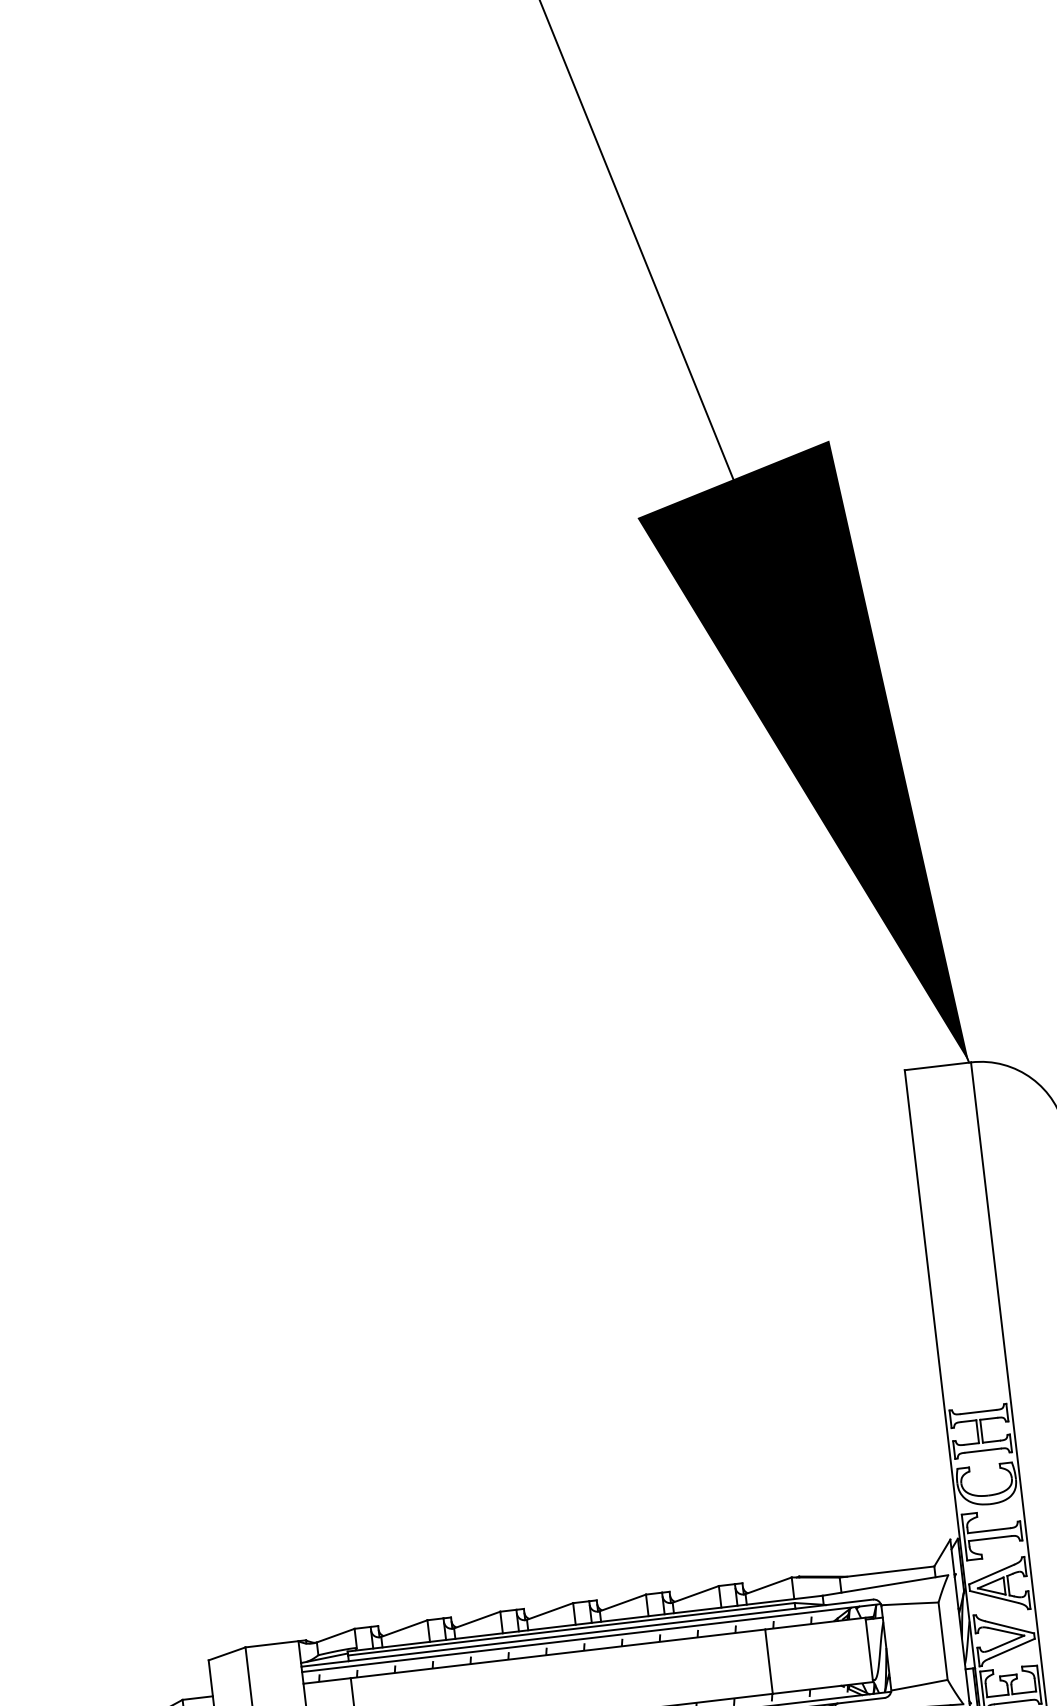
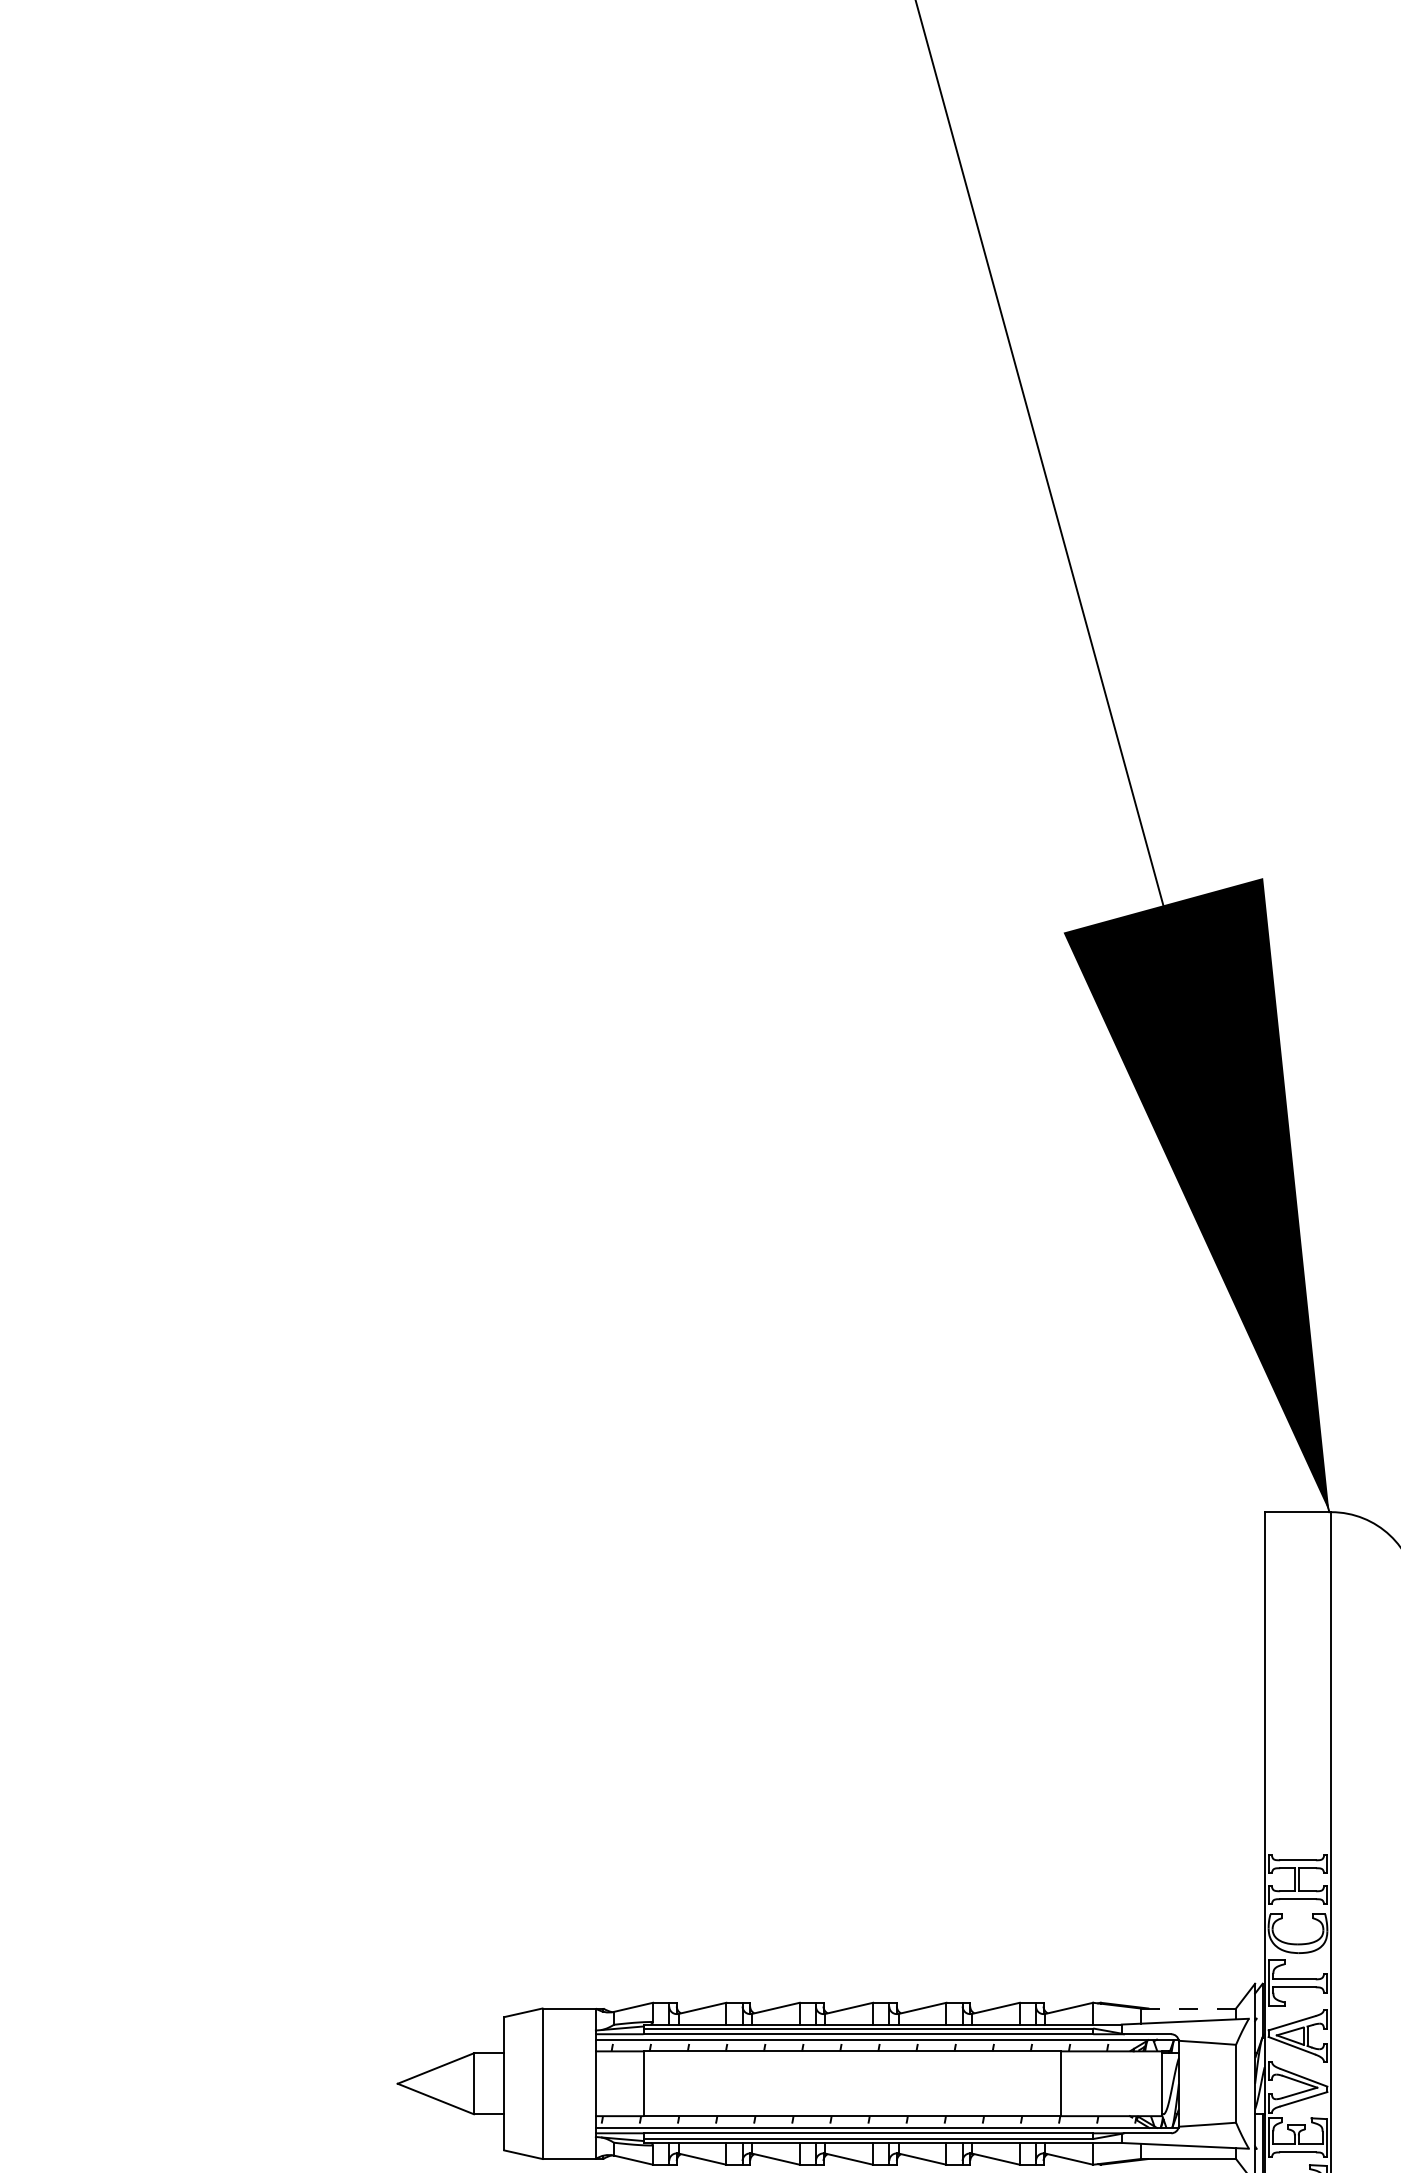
line: (887, 1572) -> (1188, 2008), solid -> dashed

